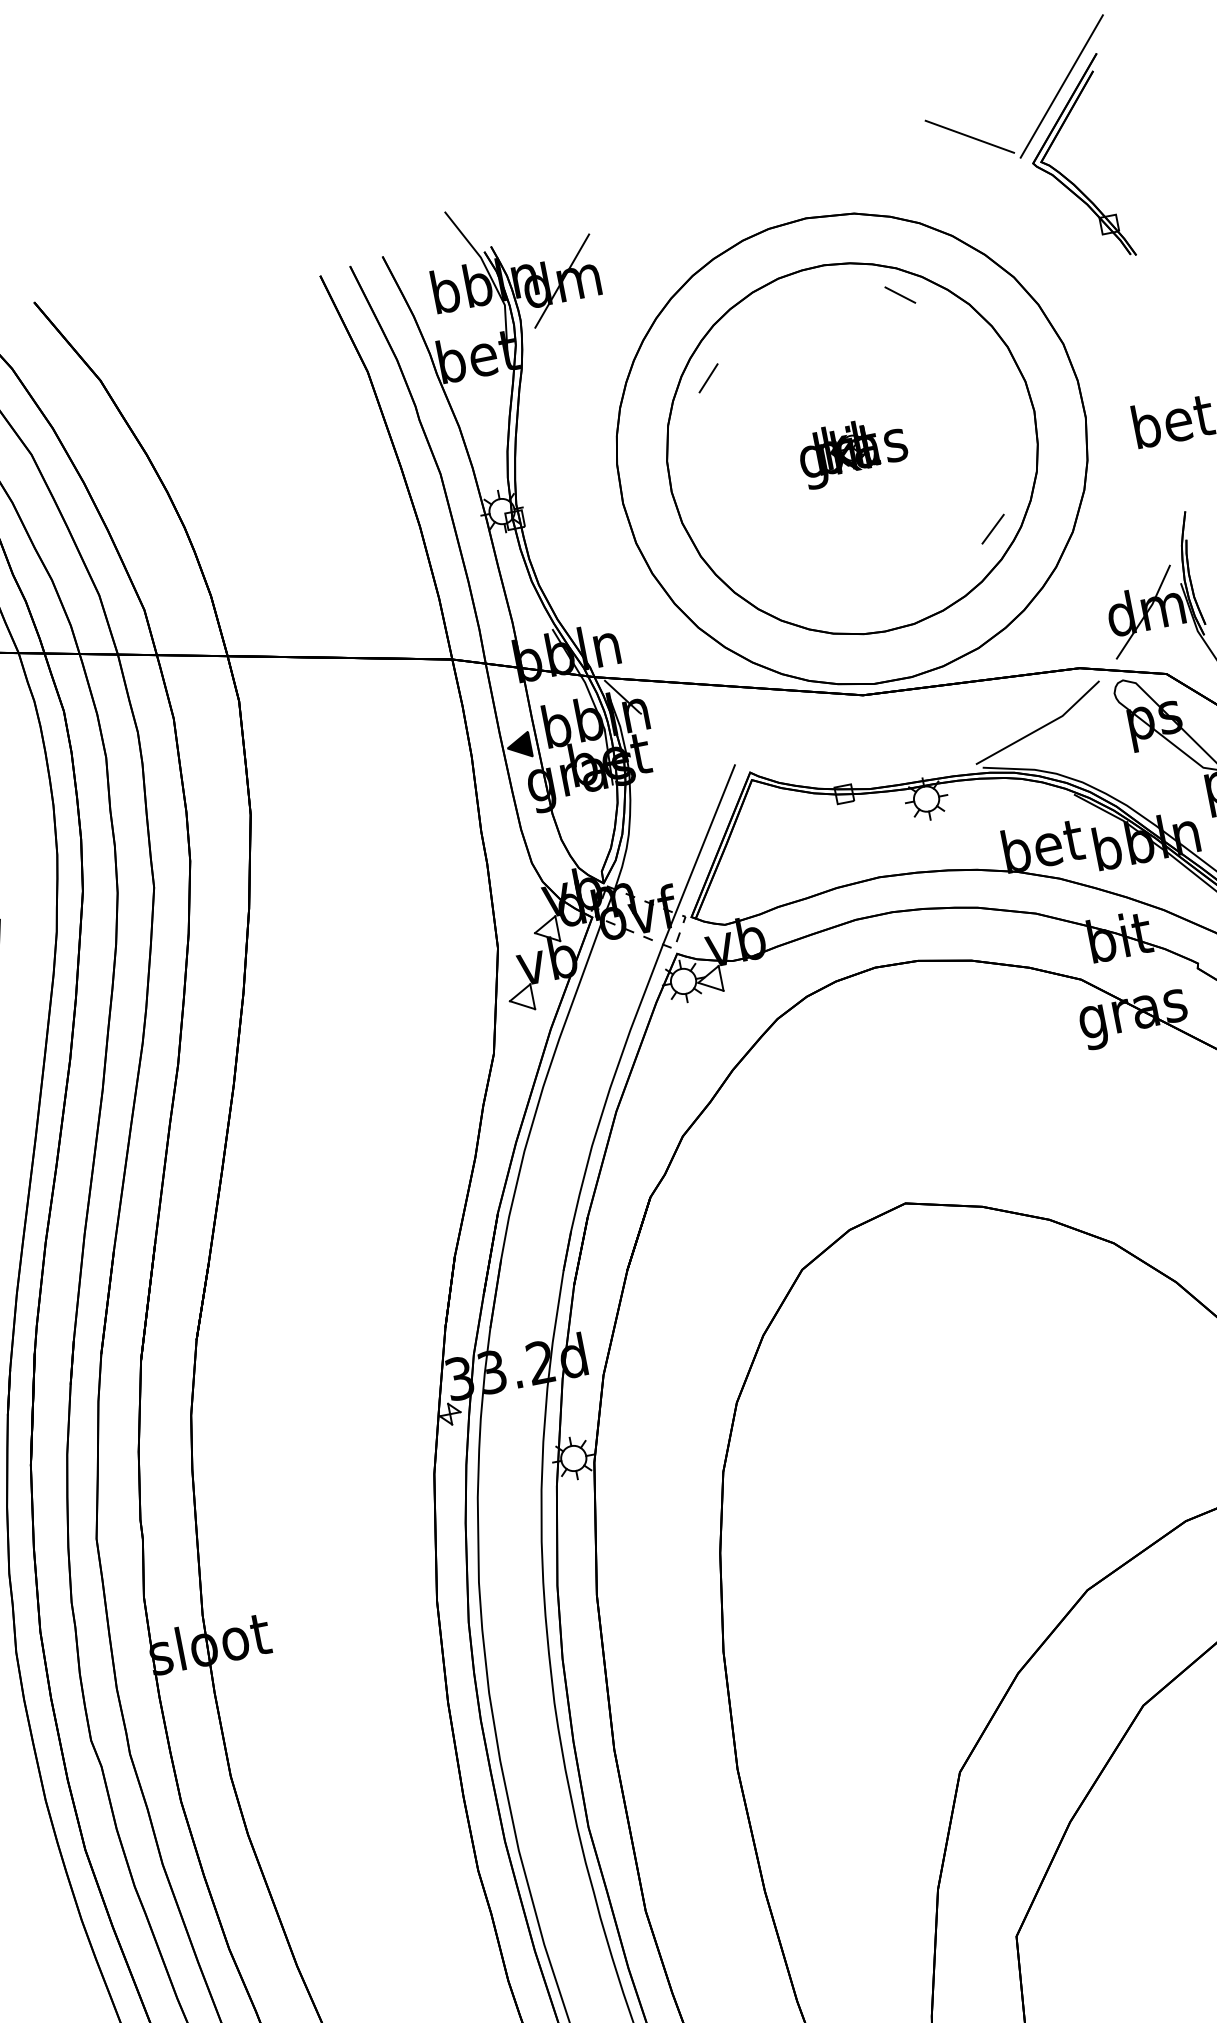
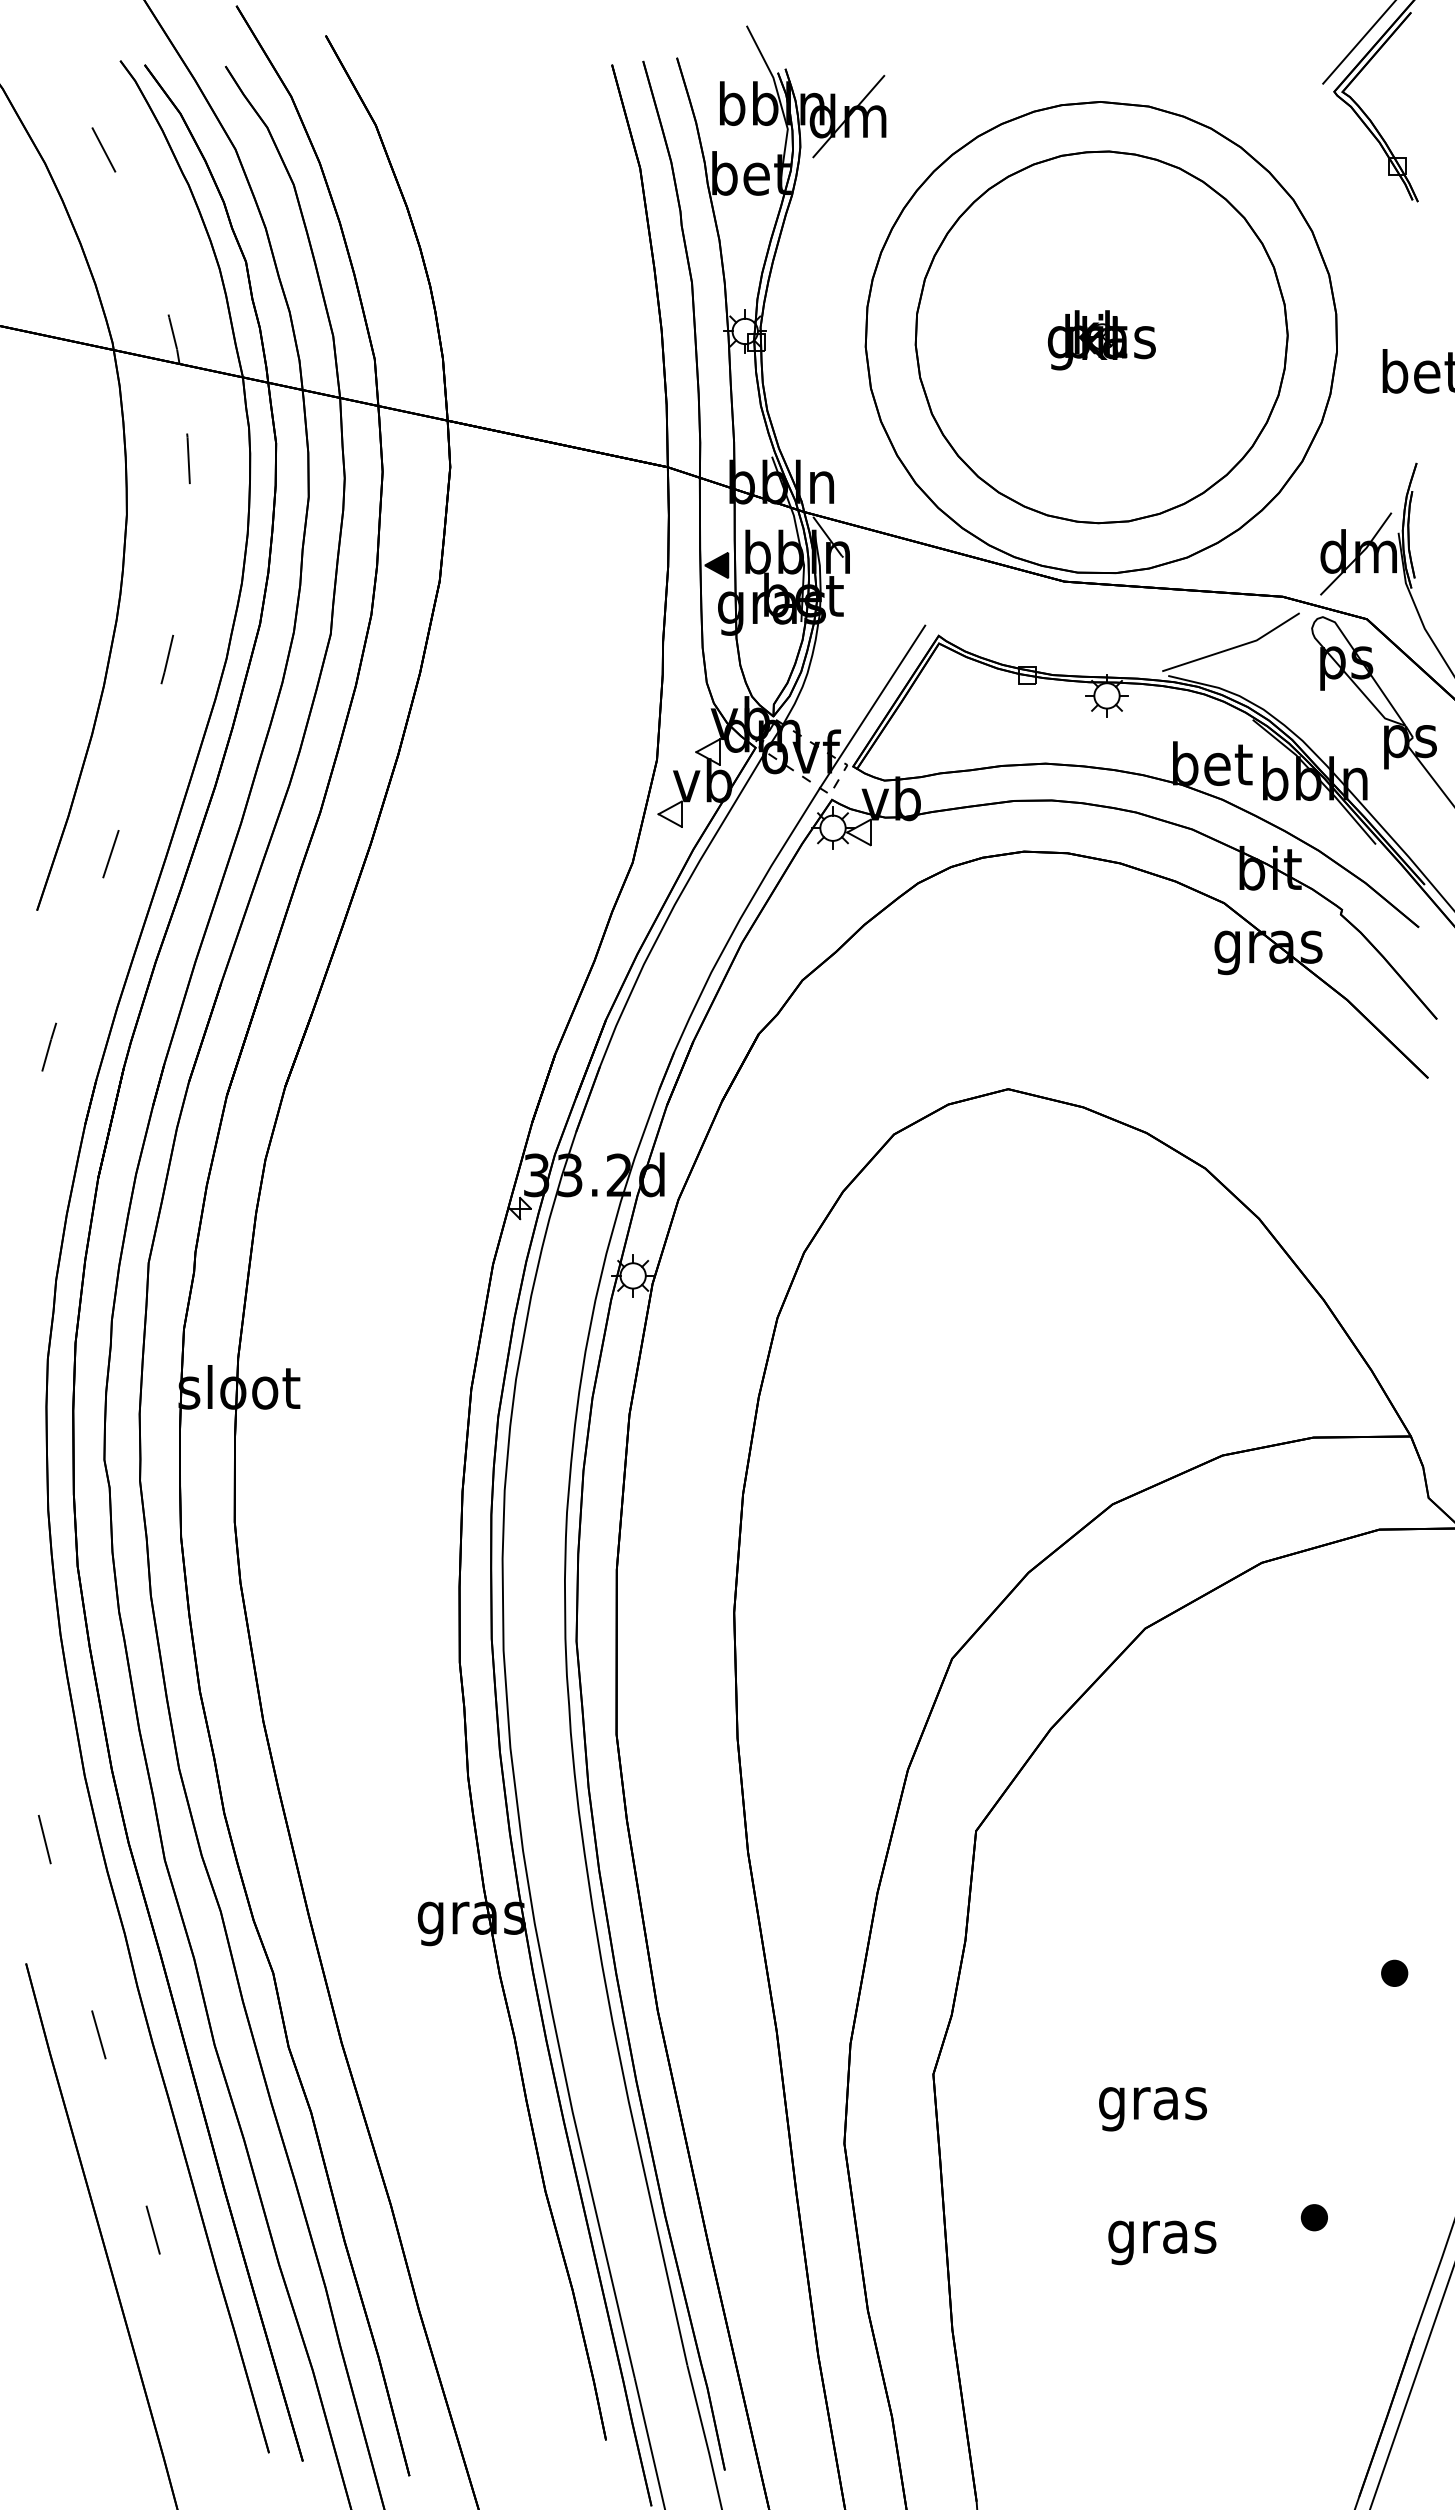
line: (969, 137) -> (1276, 53), removed
line: (900, 295) -> (1178, 195), removed
line: (708, 378) -> (973, 240), removed
line: (993, 529) -> (1224, 443), removed

